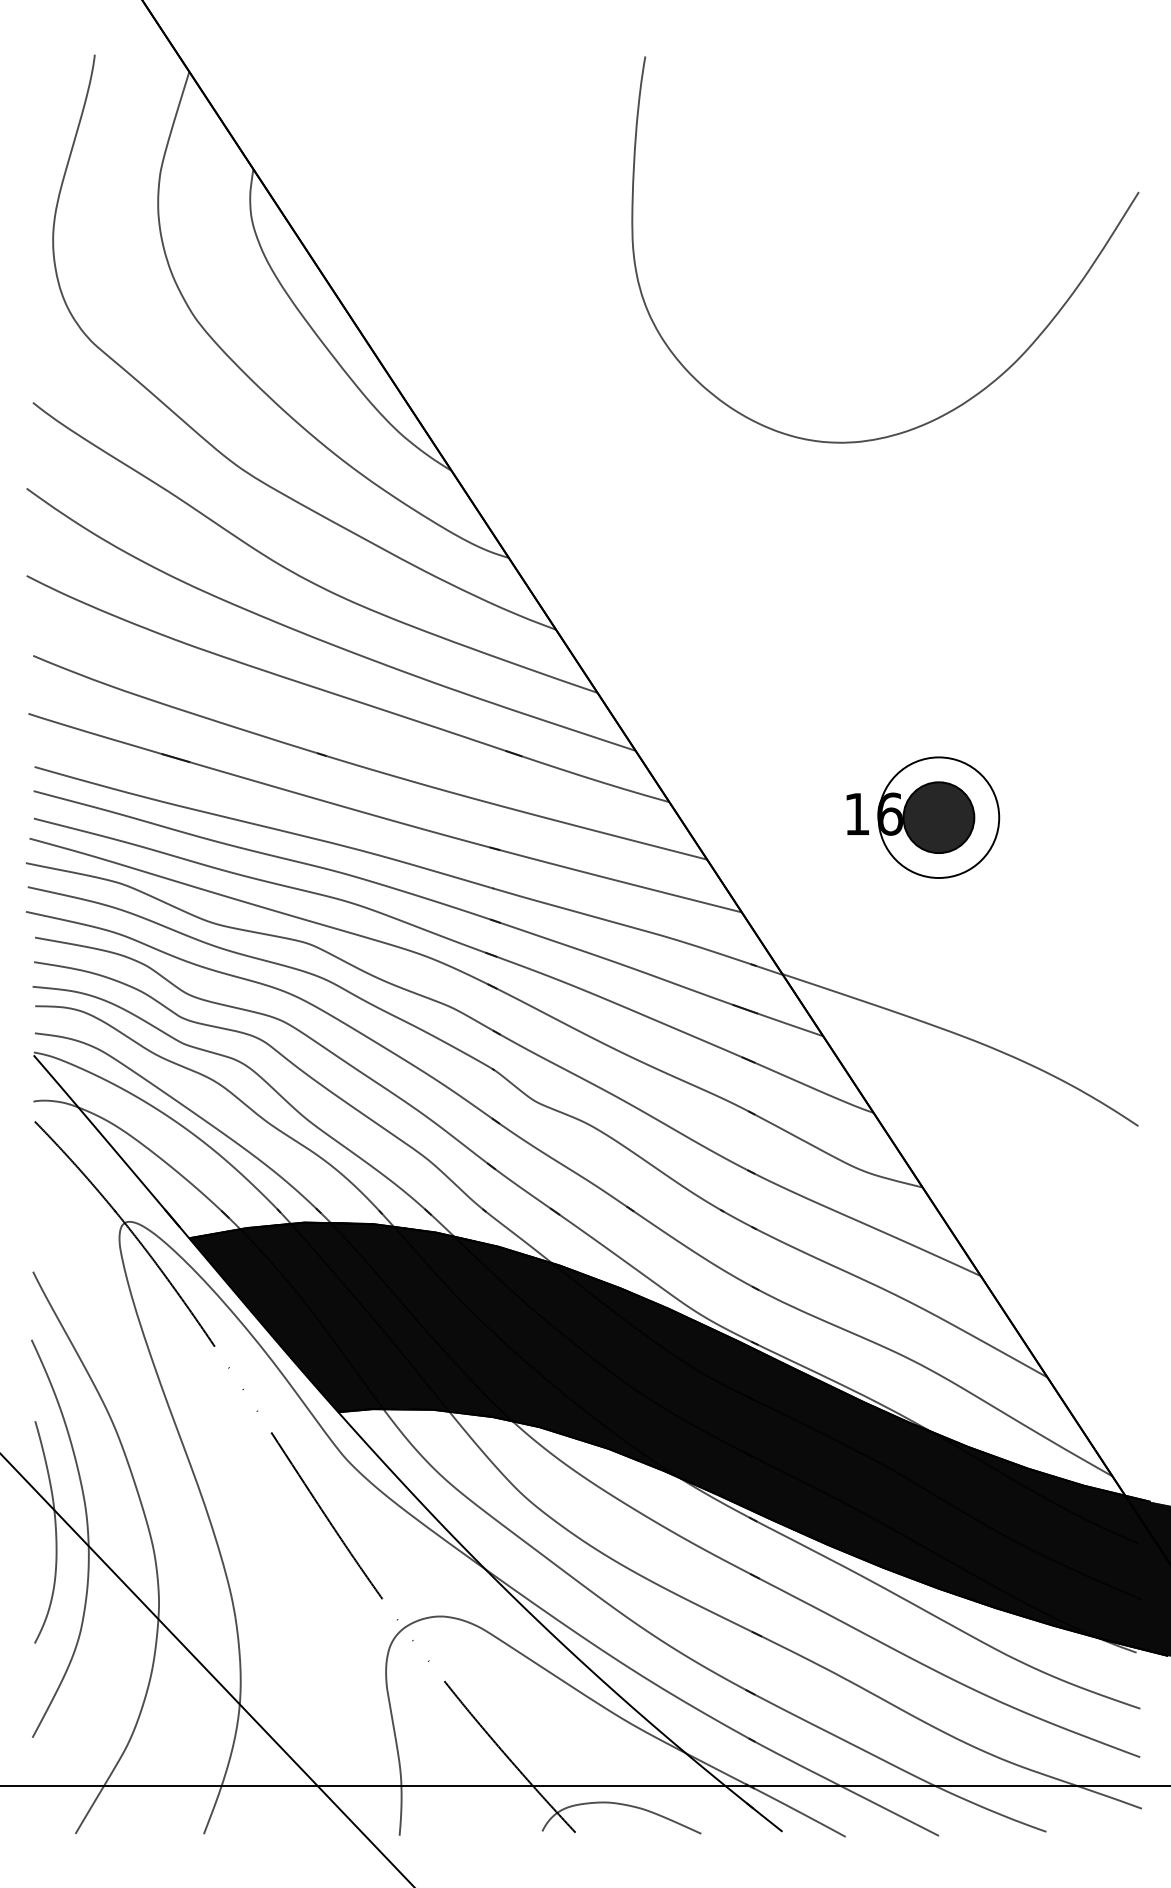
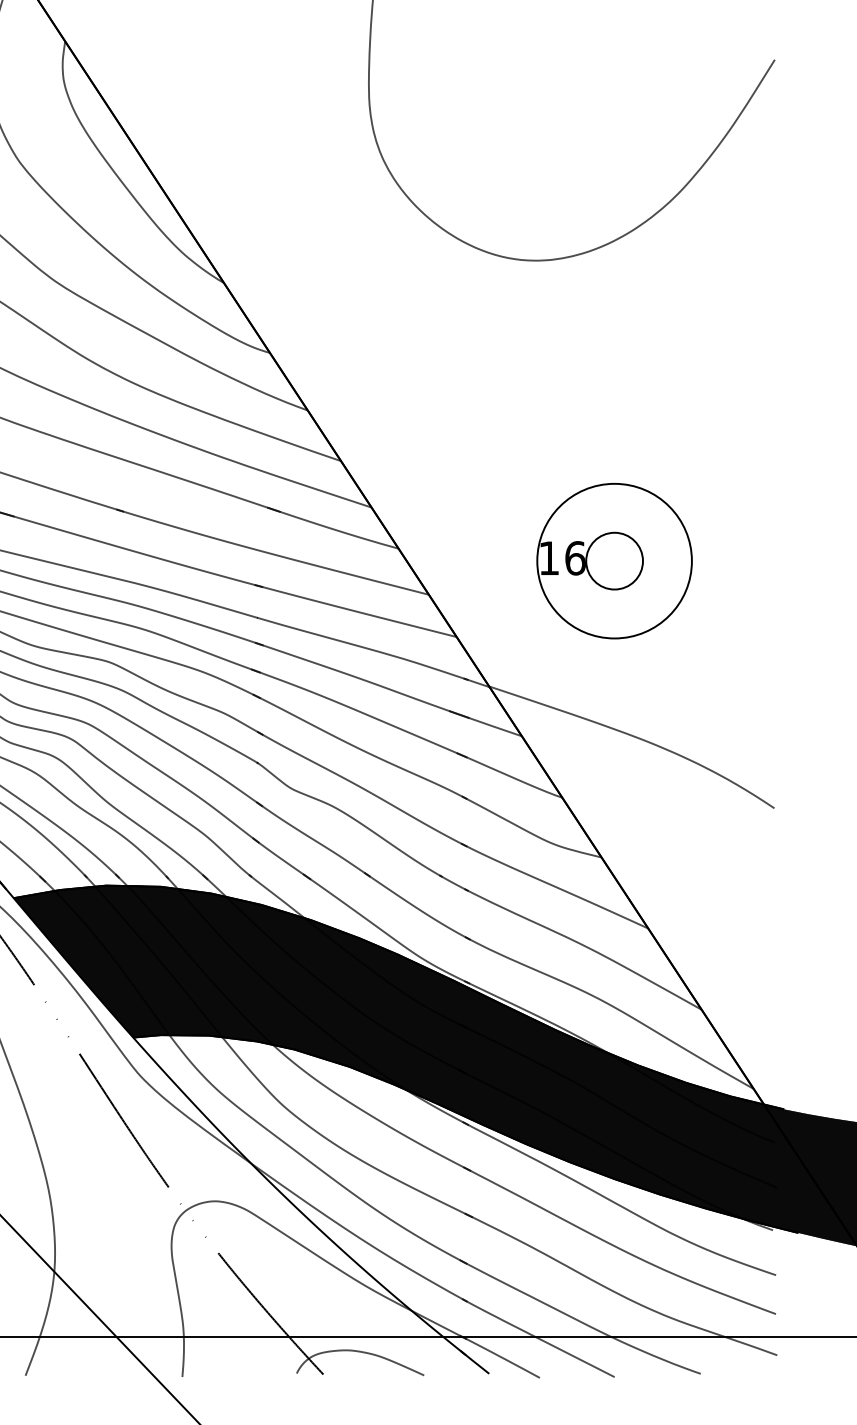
circle: (938, 817) -> (614, 560), size x1.6
fill: (938, 817) -> (614, 560), removed

